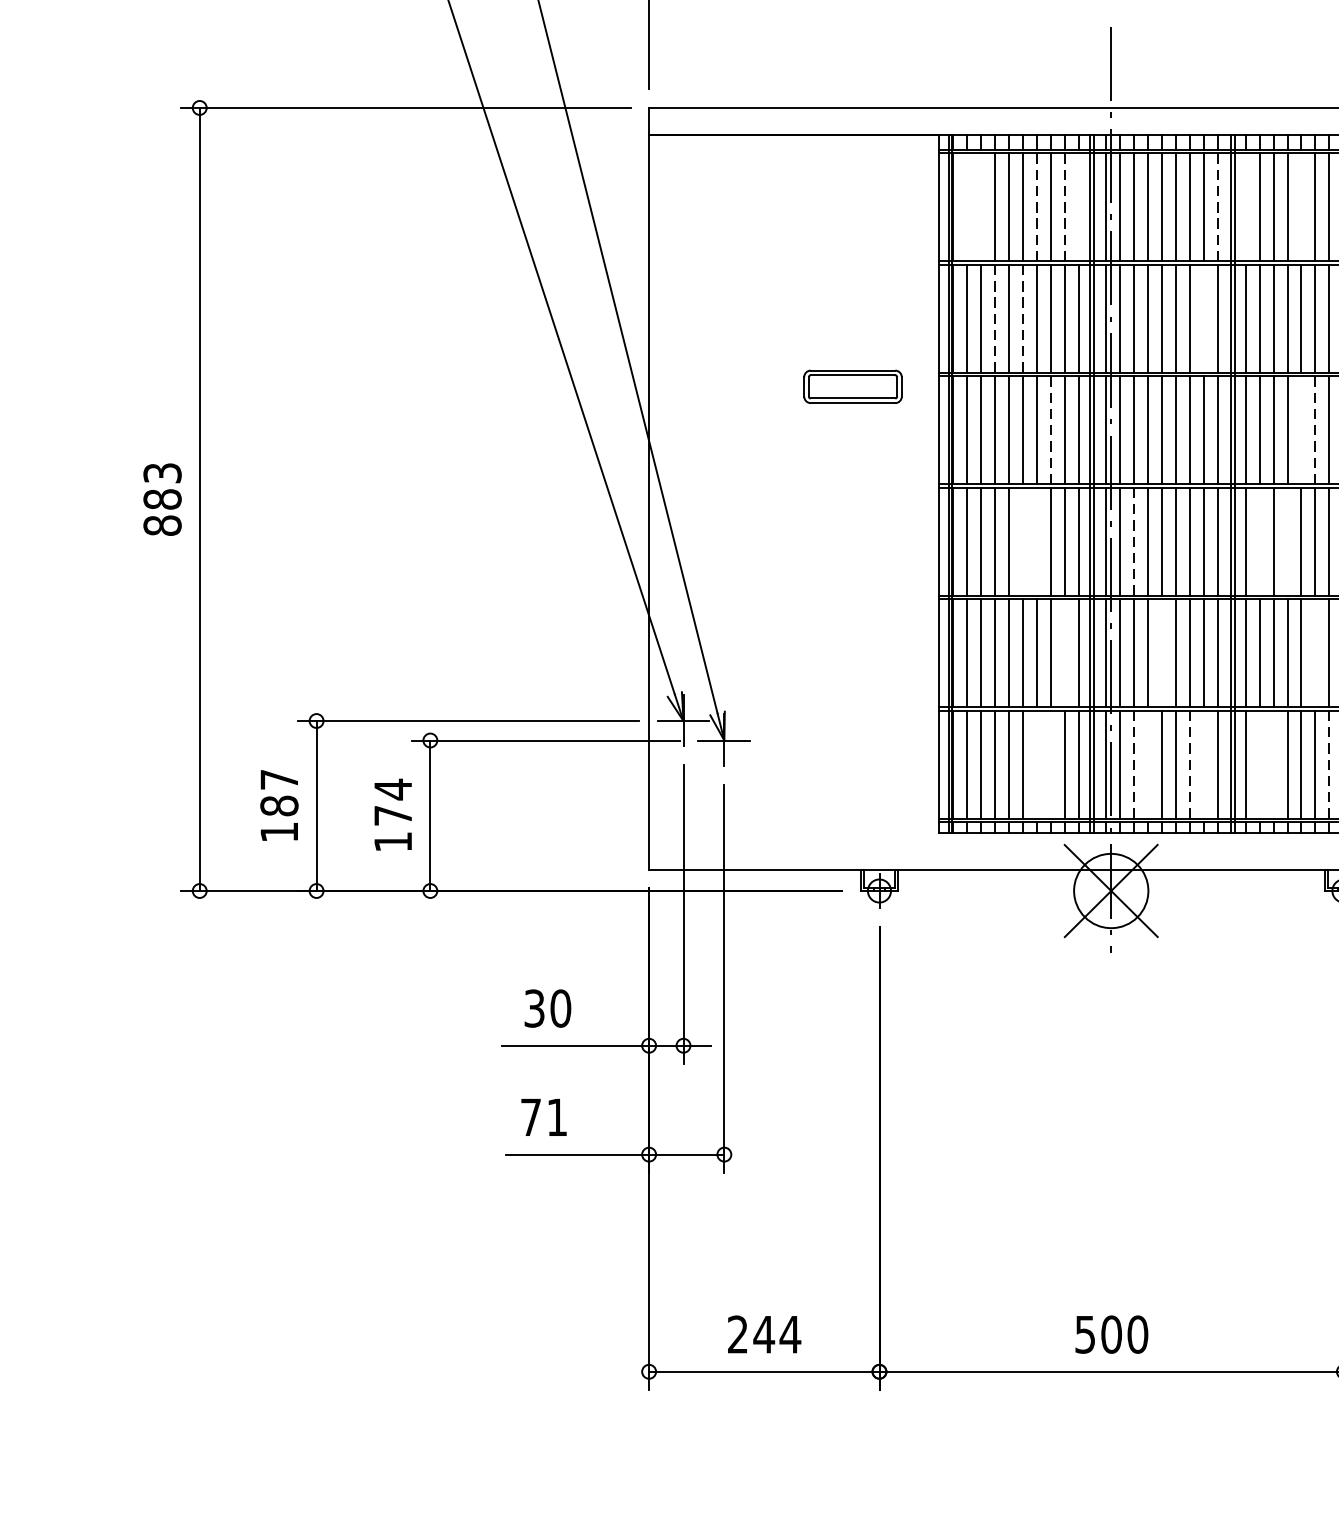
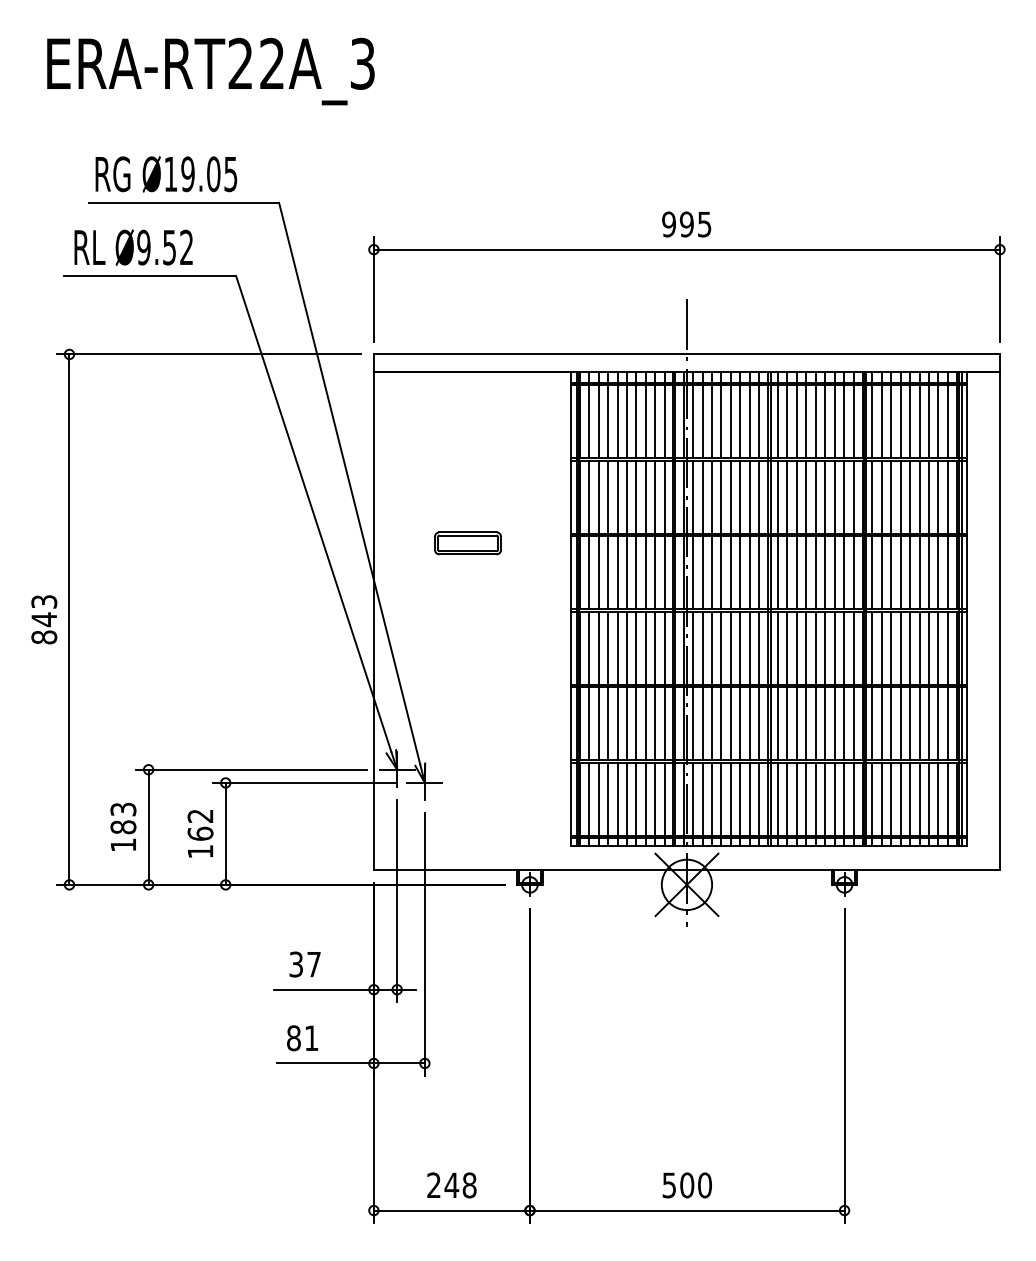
line: (967, 206) -> (589, 421), added
line: (980, 206) -> (598, 421), added
line: (1036, 206) -> (636, 421), dashed -> solid
line: (1064, 206) -> (655, 421), dashed -> solid
line: (1078, 206) -> (664, 421), added
line: (1218, 206) -> (759, 421), dashed -> solid
line: (1246, 206) -> (778, 421), added
line: (1301, 206) -> (815, 421), added
line: (995, 317) -> (608, 496), dashed -> solid
line: (1023, 317) -> (627, 496), dashed -> solid
line: (1203, 317) -> (749, 496), added
part: (852, 387) -> (467, 543), moved
line: (1050, 429) -> (645, 572), dashed -> solid
line: (1301, 429) -> (815, 572), added
line: (1315, 429) -> (825, 572), dashed -> solid
text: (162, 499) -> (44, 619), 883 -> 843
line: (1023, 540) -> (627, 647), added
line: (1036, 540) -> (636, 647), added
line: (1134, 540) -> (702, 647), dashed -> solid
line: (1259, 540) -> (787, 647), added
line: (1287, 540) -> (806, 647), added
line: (1064, 652) -> (655, 723), added
line: (1162, 652) -> (721, 723), added
line: (1315, 652) -> (825, 723), added
line: (1036, 763) -> (636, 798), added
line: (1050, 763) -> (645, 798), added
line: (1134, 763) -> (702, 798), dashed -> solid
line: (1147, 763) -> (711, 798), added
line: (1190, 763) -> (740, 798), dashed -> solid
line: (1203, 763) -> (749, 798), added
line: (1259, 763) -> (787, 798), added
line: (1272, 763) -> (796, 798), added
line: (1329, 763) -> (834, 798), dashed -> solid
text: (279, 779) -> (123, 809), 187 -> 183
text: (393, 801) -> (200, 824), 174 -> 162
text: (561, 1008) -> (314, 964), 30 -> 37
text: (530, 1117) -> (293, 1038), 71 -> 81
text: (790, 1334) -> (469, 1185), 244 -> 248

